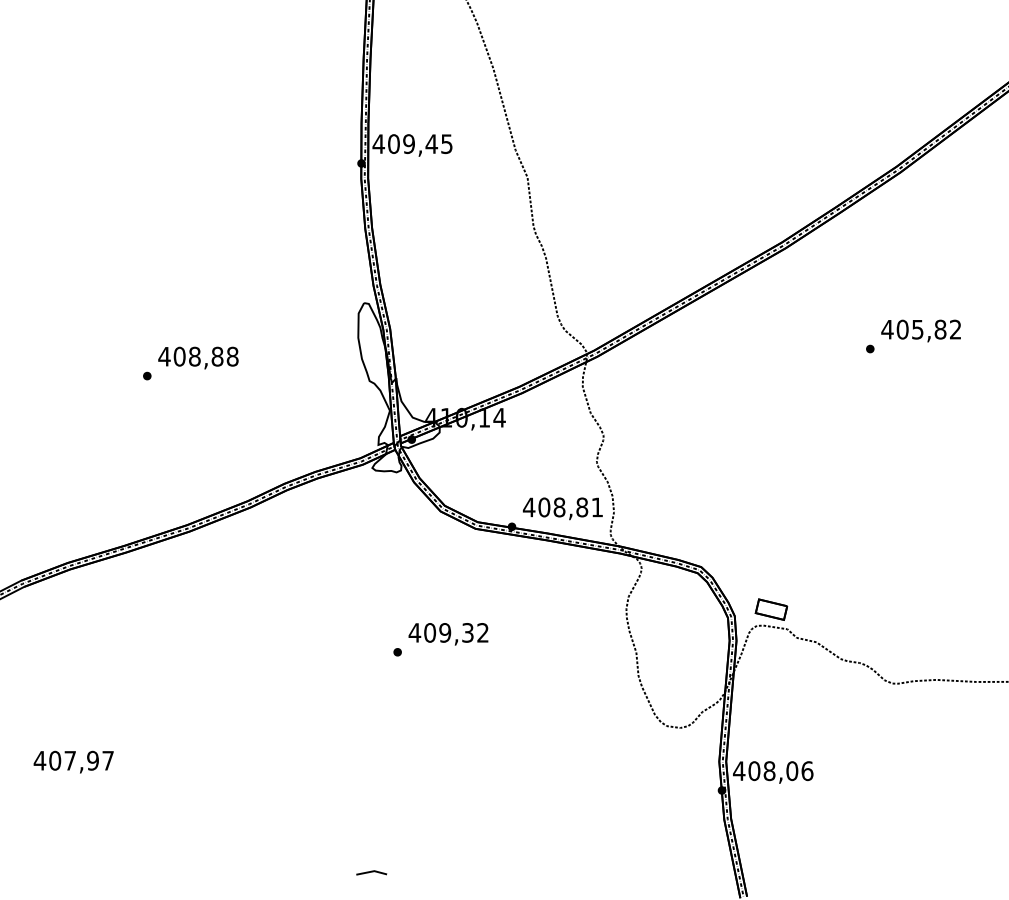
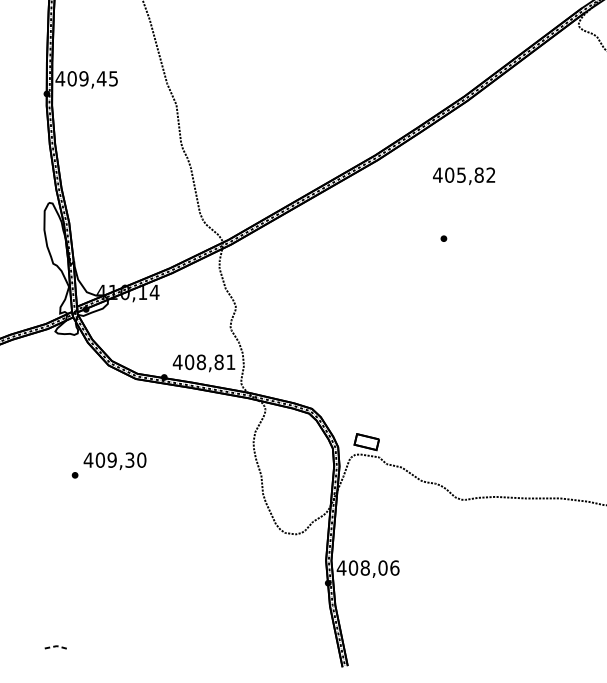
text: (920, 330) -> (463, 175), moved
text: (483, 632) -> (142, 459), 409,32 -> 409,30
line: (372, 871) -> (55, 646), solid -> dashed

